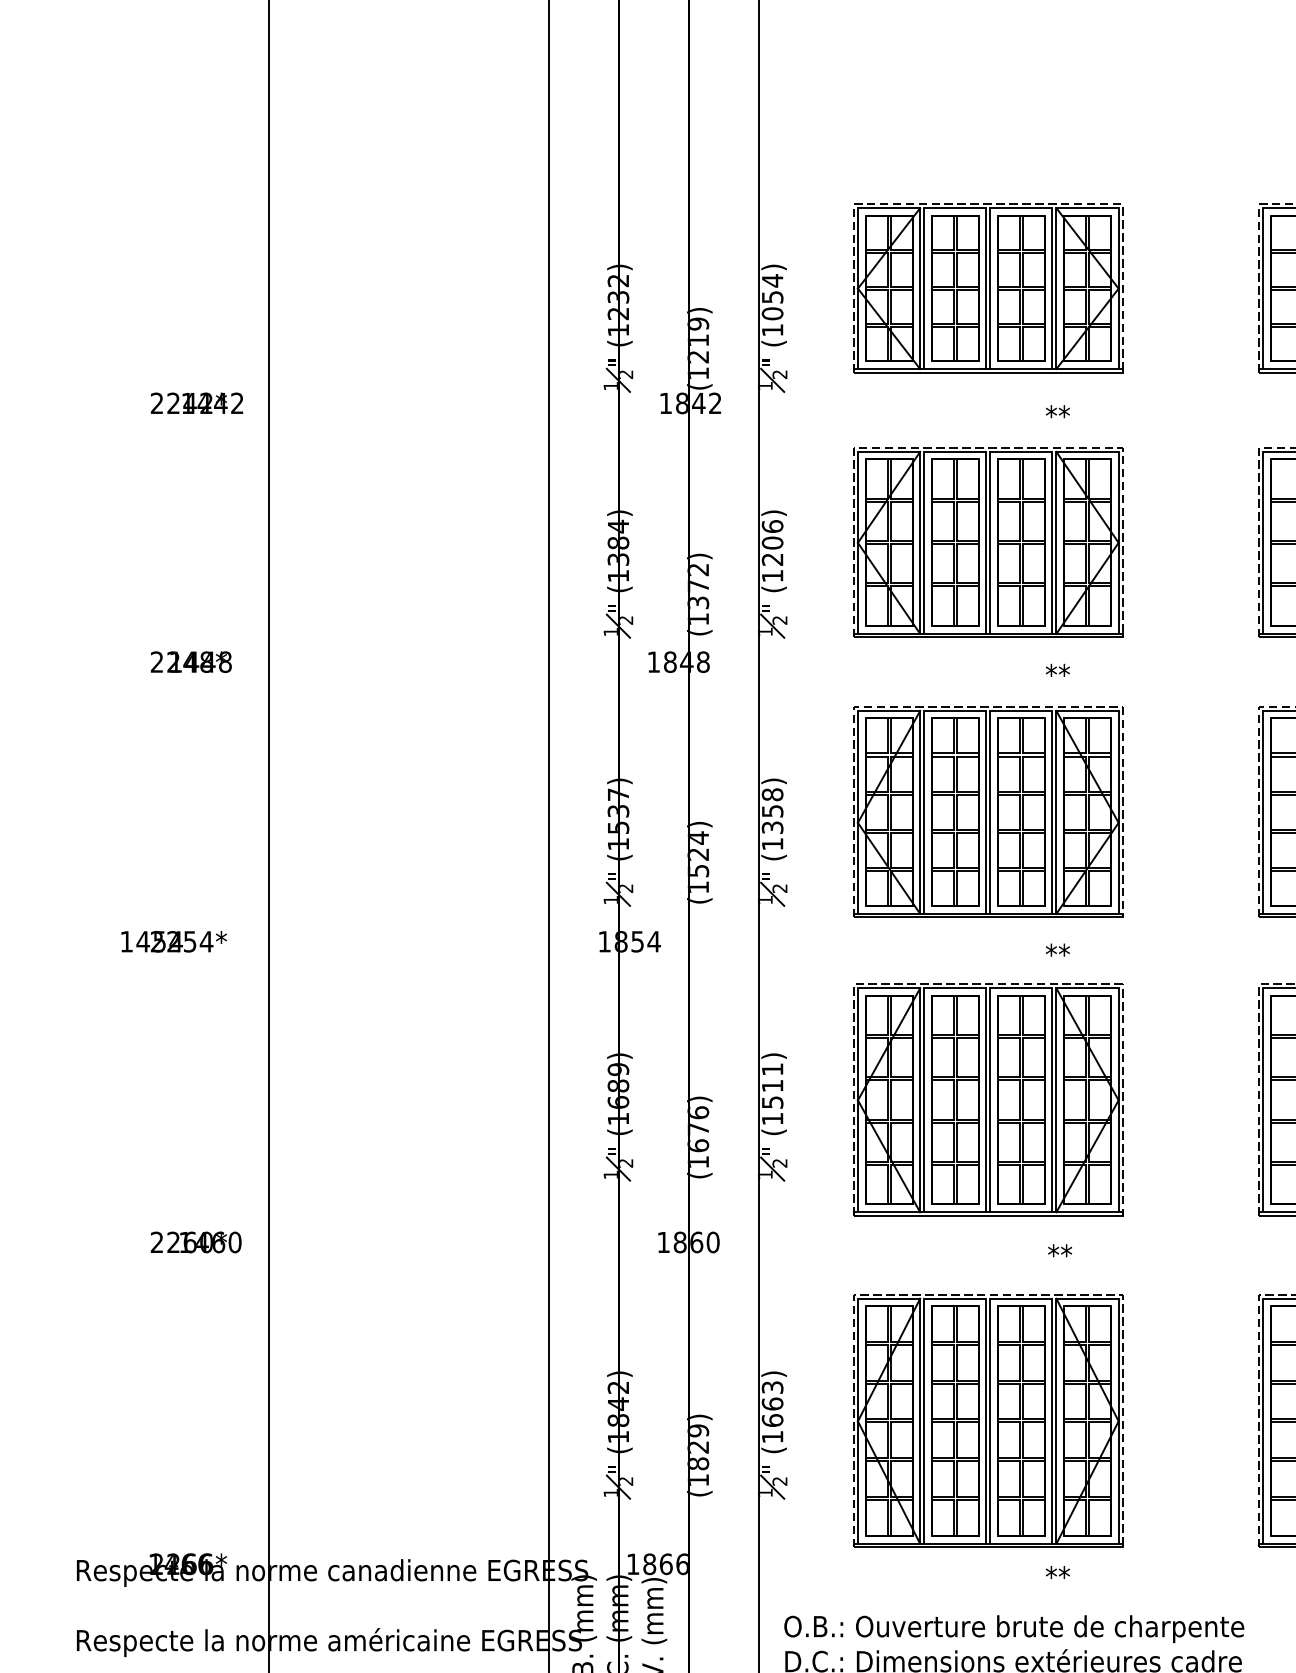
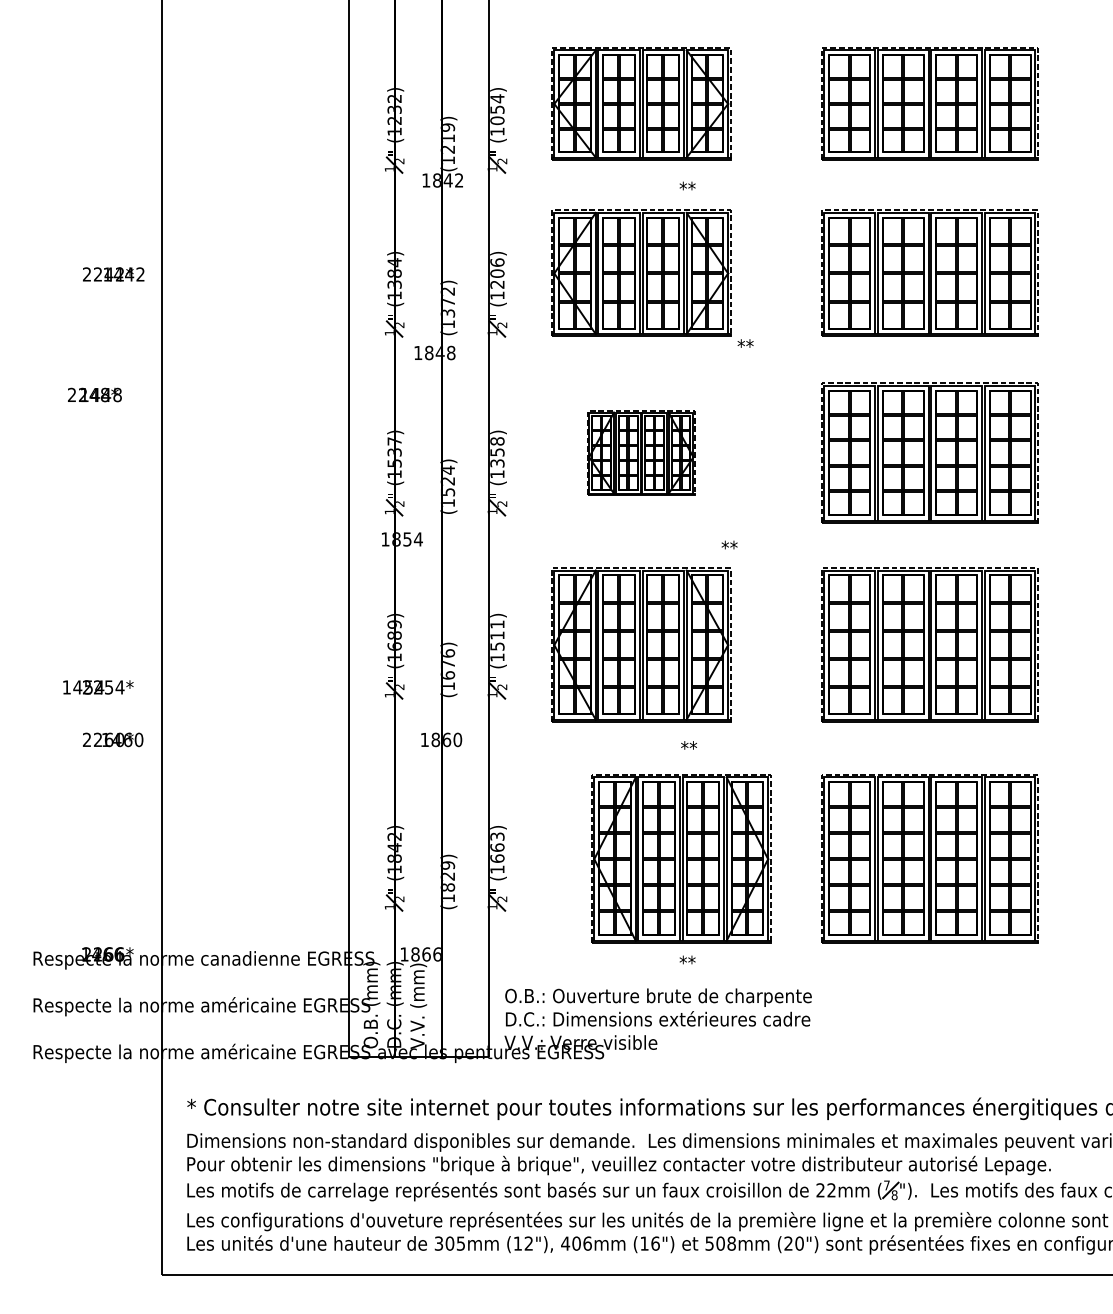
text: (196, 403) -> (113, 274), moved
text: (190, 661) -> (94, 394), moved
text: (1057, 670) -> (745, 343), moved
part: (988, 811) -> (641, 452), size x0.6
text: (174, 941) -> (98, 687), moved
text: (1057, 949) -> (729, 544), moved
part: (988, 1420) -> (681, 858), moved

